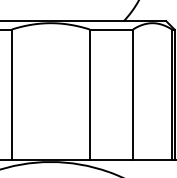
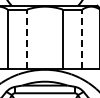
line: (12, 95) -> (27, 39), solid -> dashed
line: (133, 95) -> (82, 39), solid -> dashed

